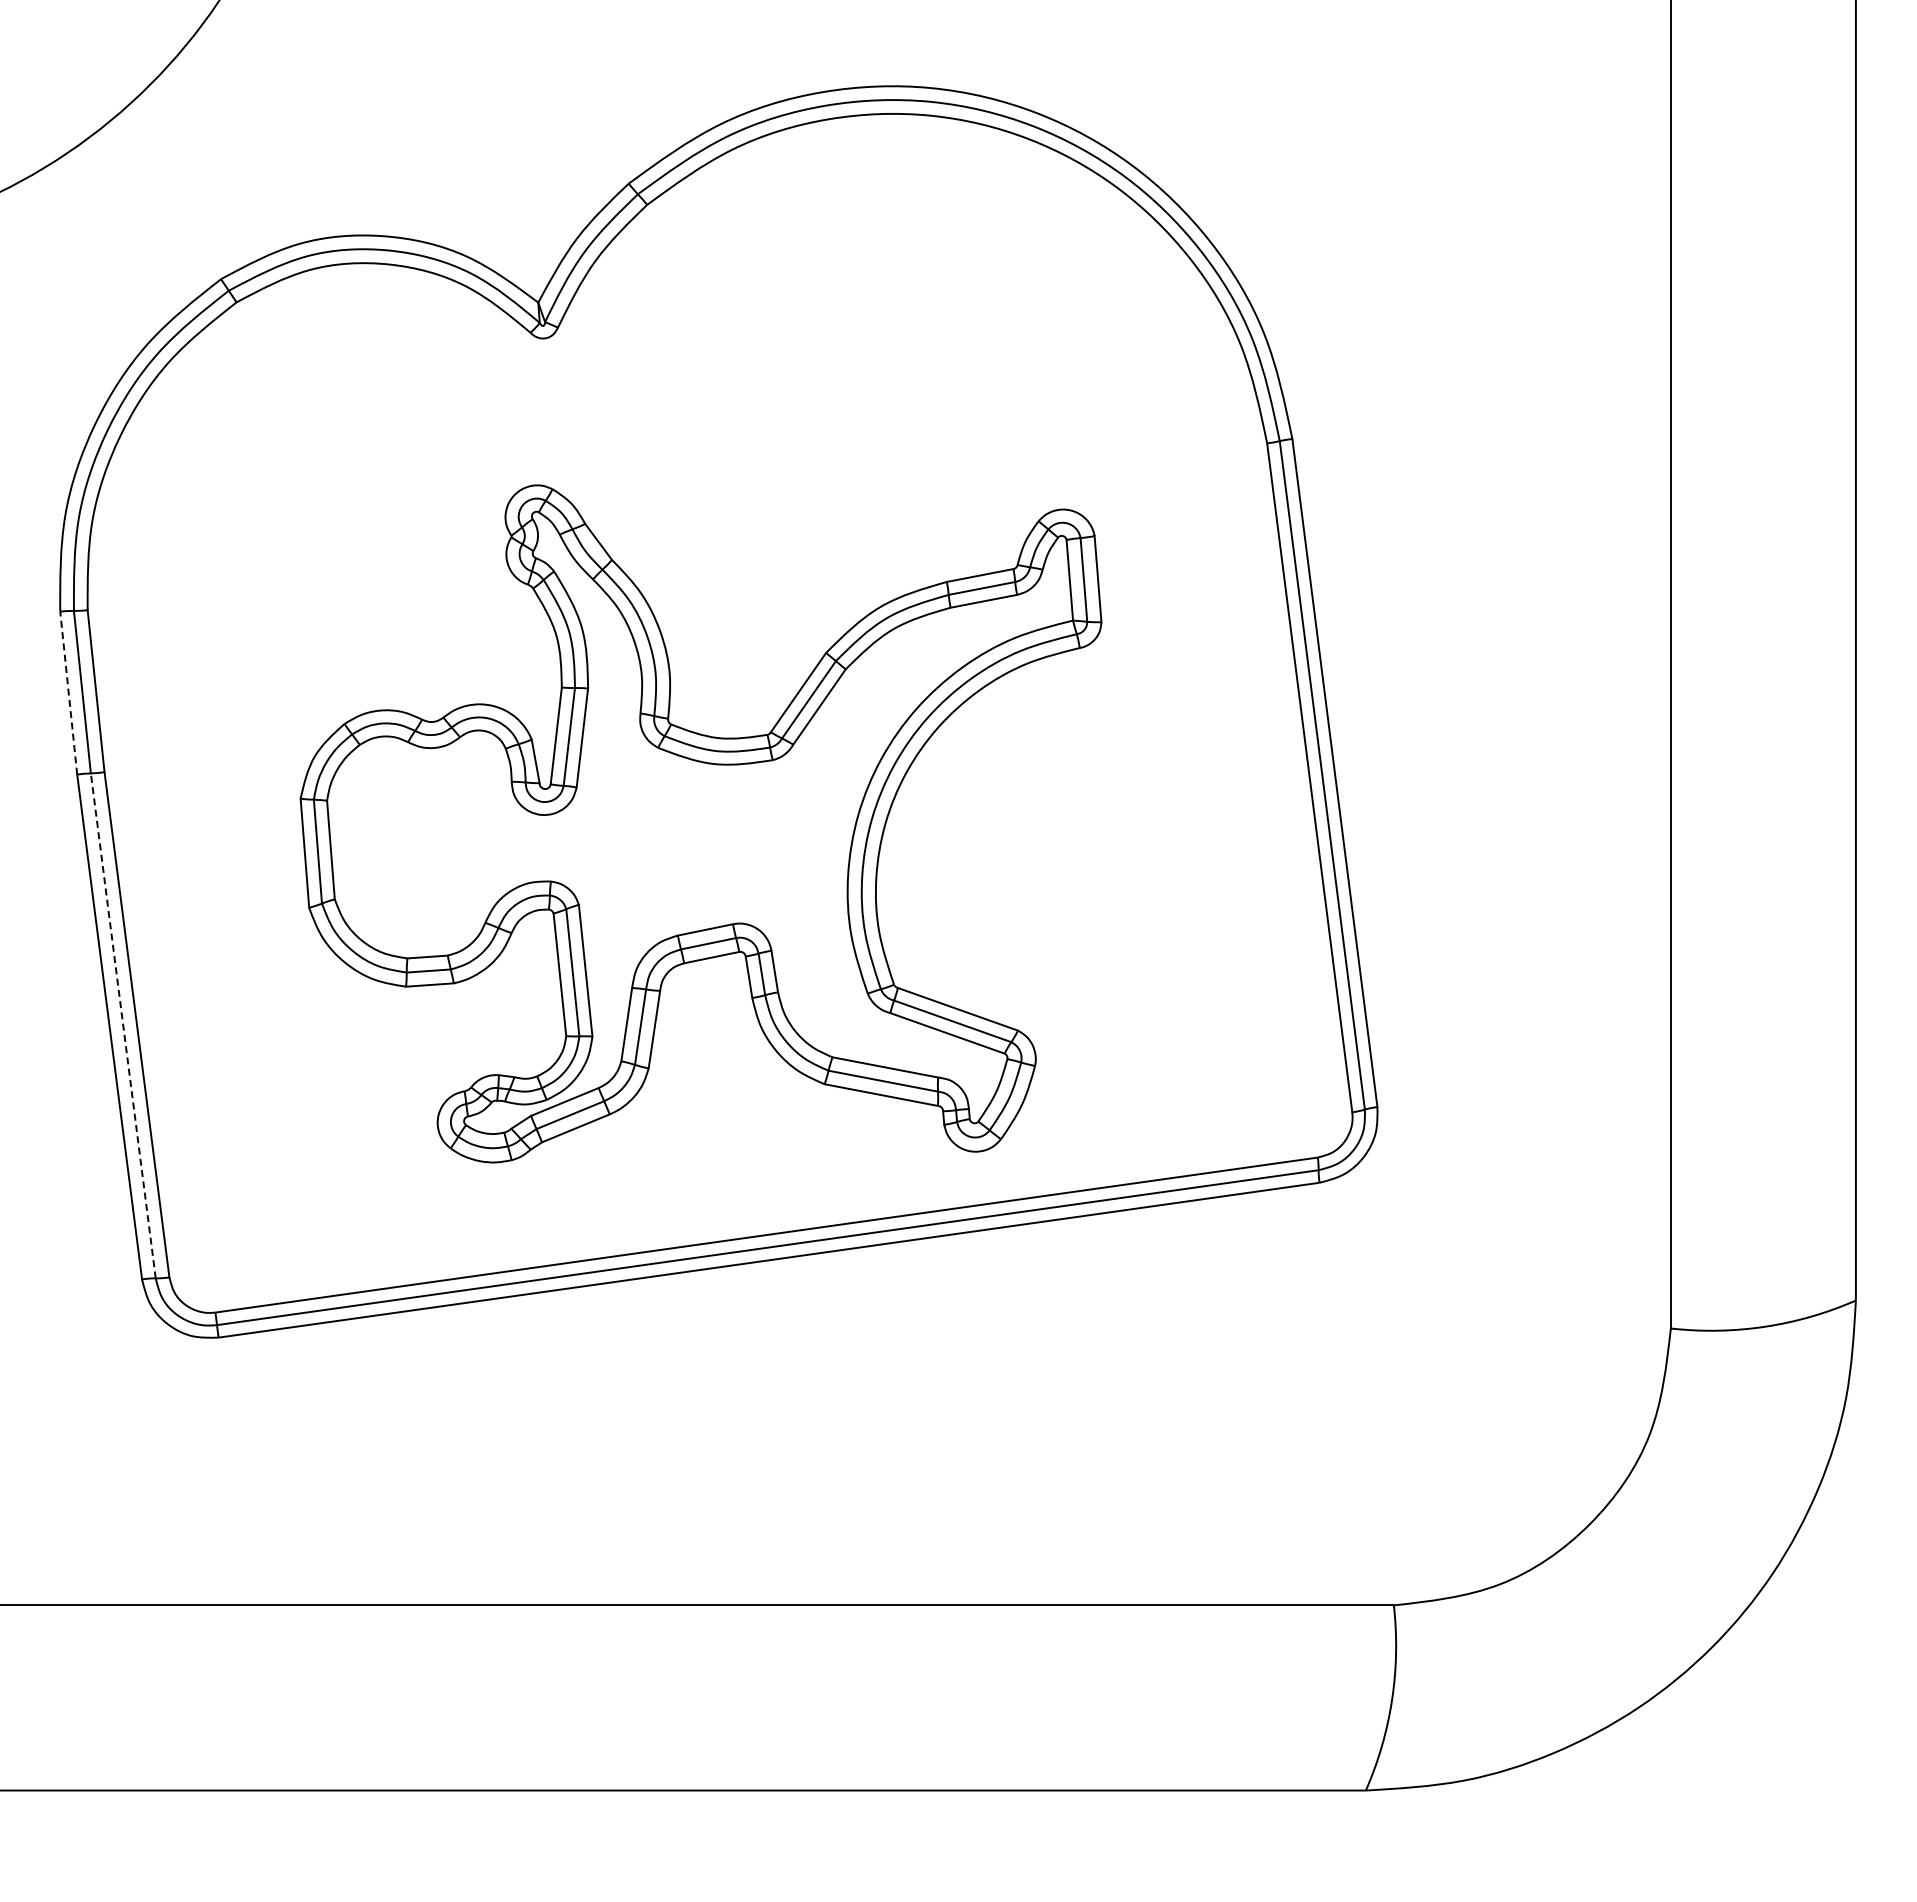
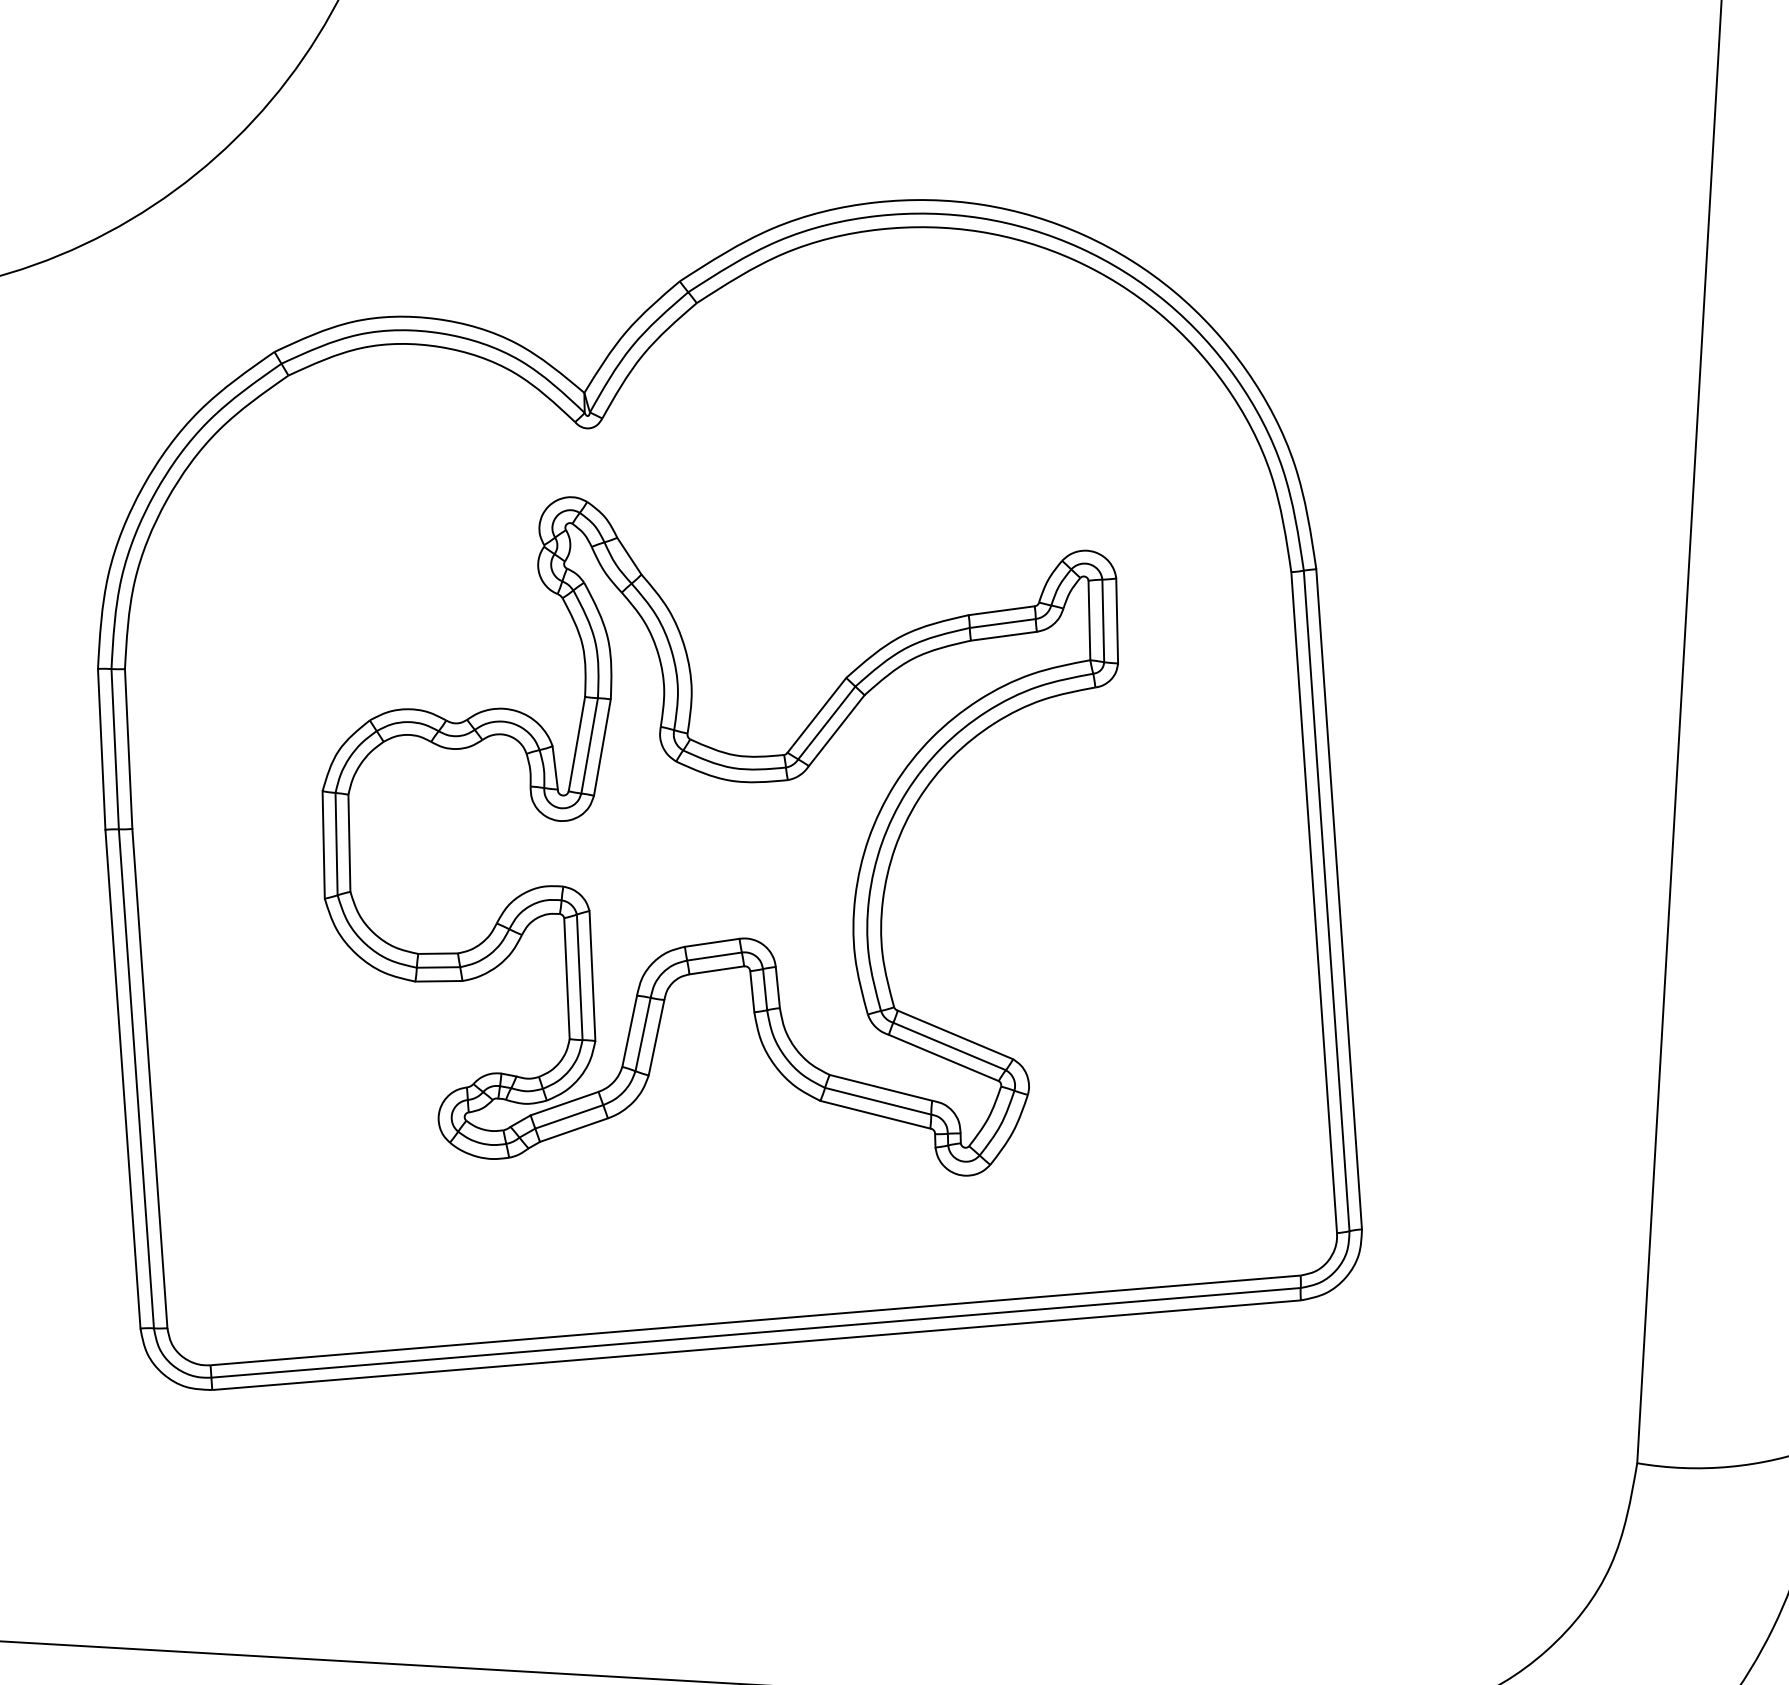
line: (68, 693) -> (101, 749), dashed -> solid
part: (700, 823) -> (713, 838), moved
line: (123, 1025) -> (136, 1078), dashed -> solid

